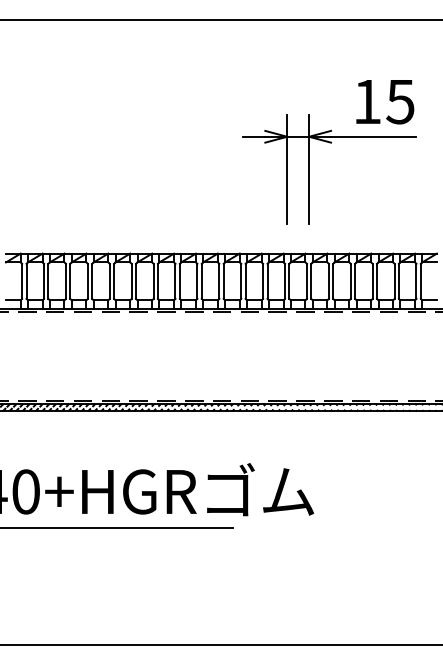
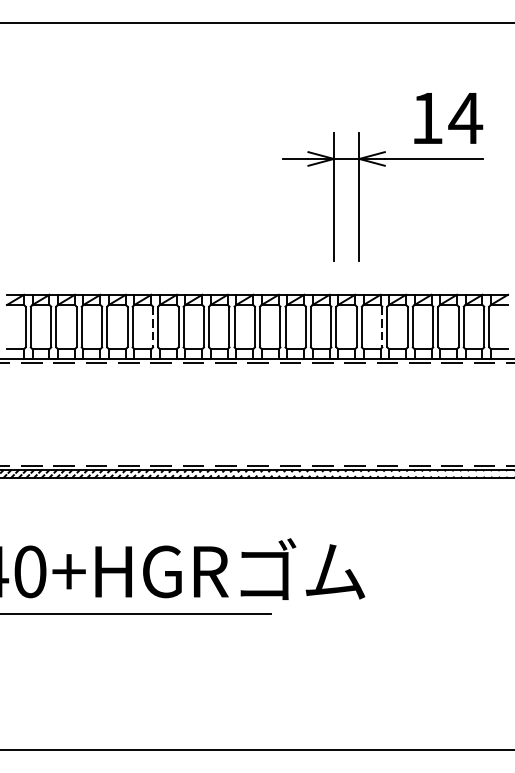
text: (400, 102) -> (465, 119), 15 -> 14
line: (131, 281) -> (152, 327), solid -> dashed
line: (328, 281) -> (381, 327), solid -> dashed

